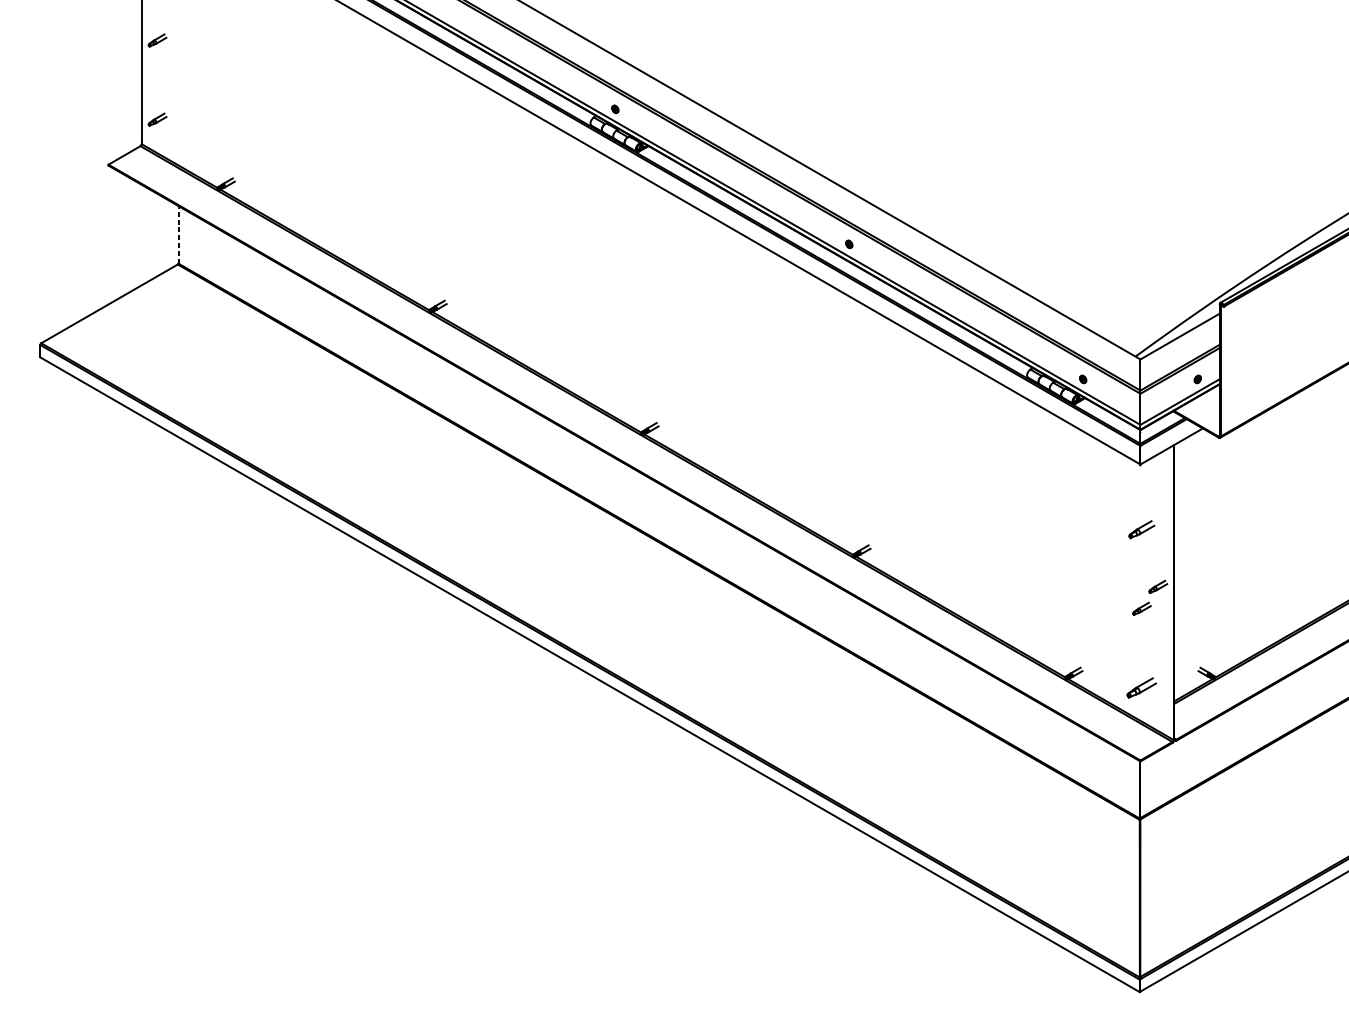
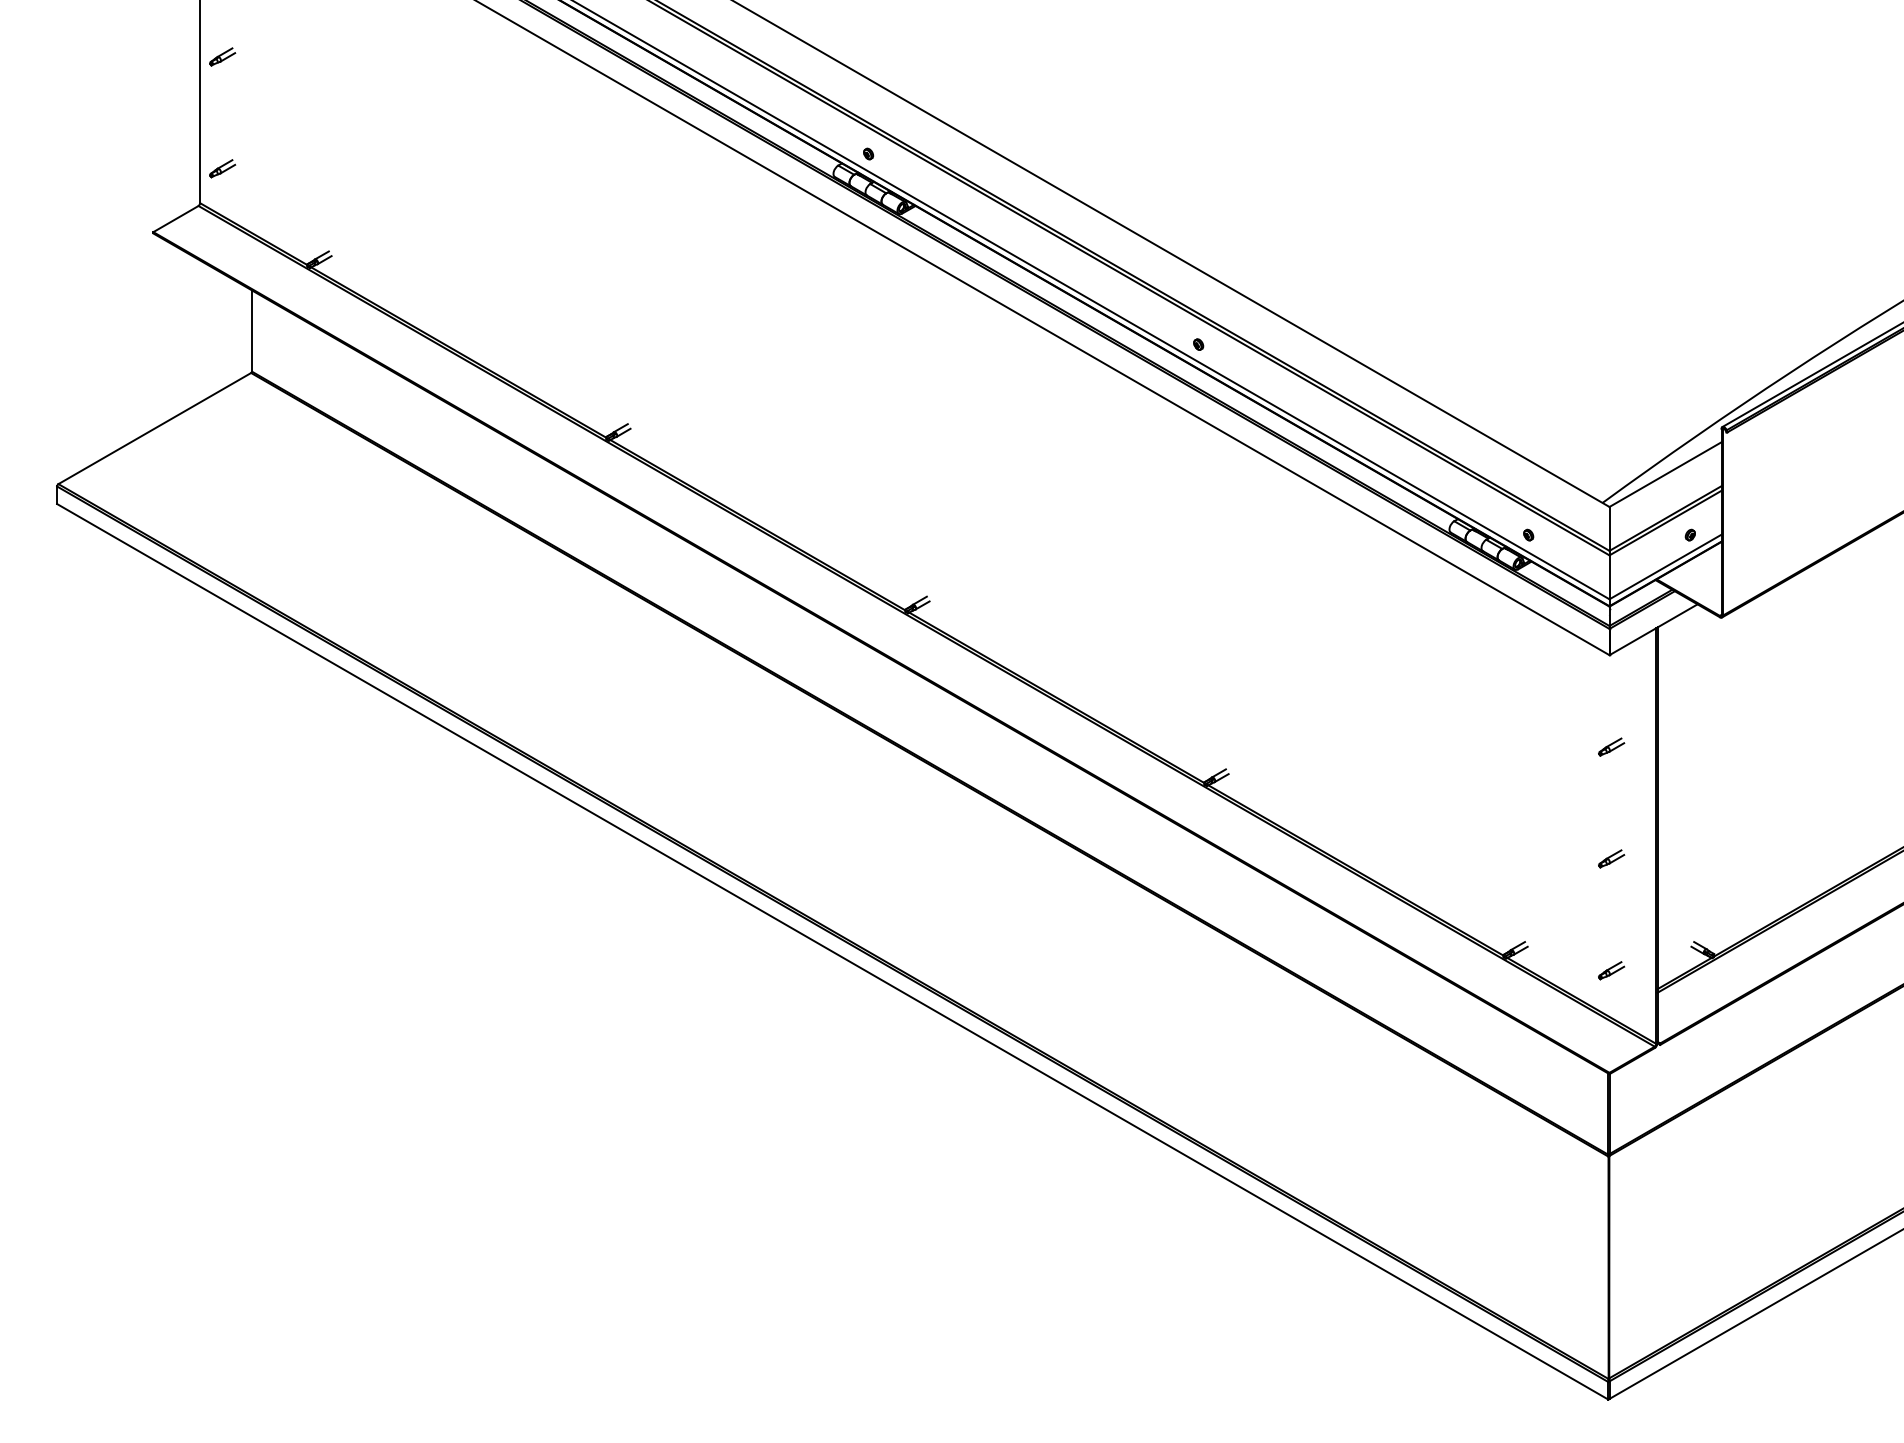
line: (178, 235) -> (252, 331), dashed -> solid
part: (1141, 529) -> (1611, 746), size x0.71
part: (1158, 586) -> (1634, 827), removed
part: (1141, 687) -> (1611, 970), size x0.62

